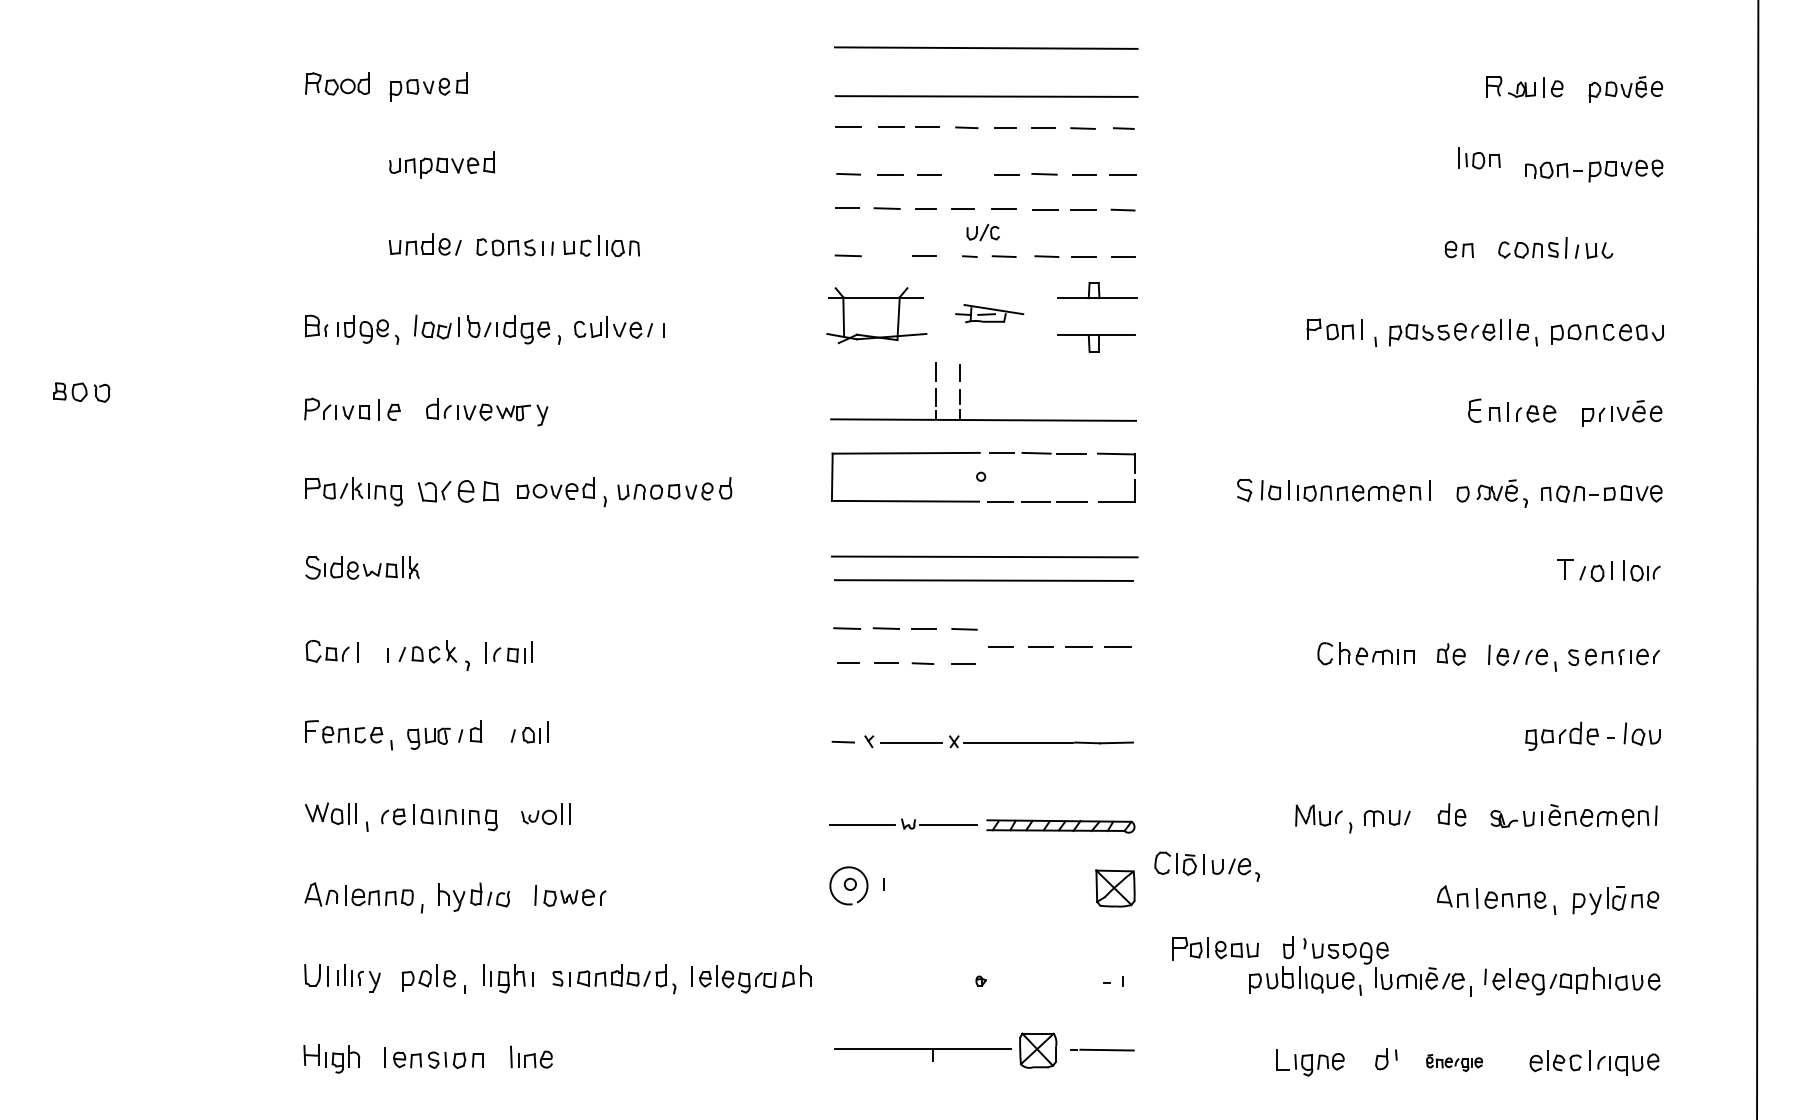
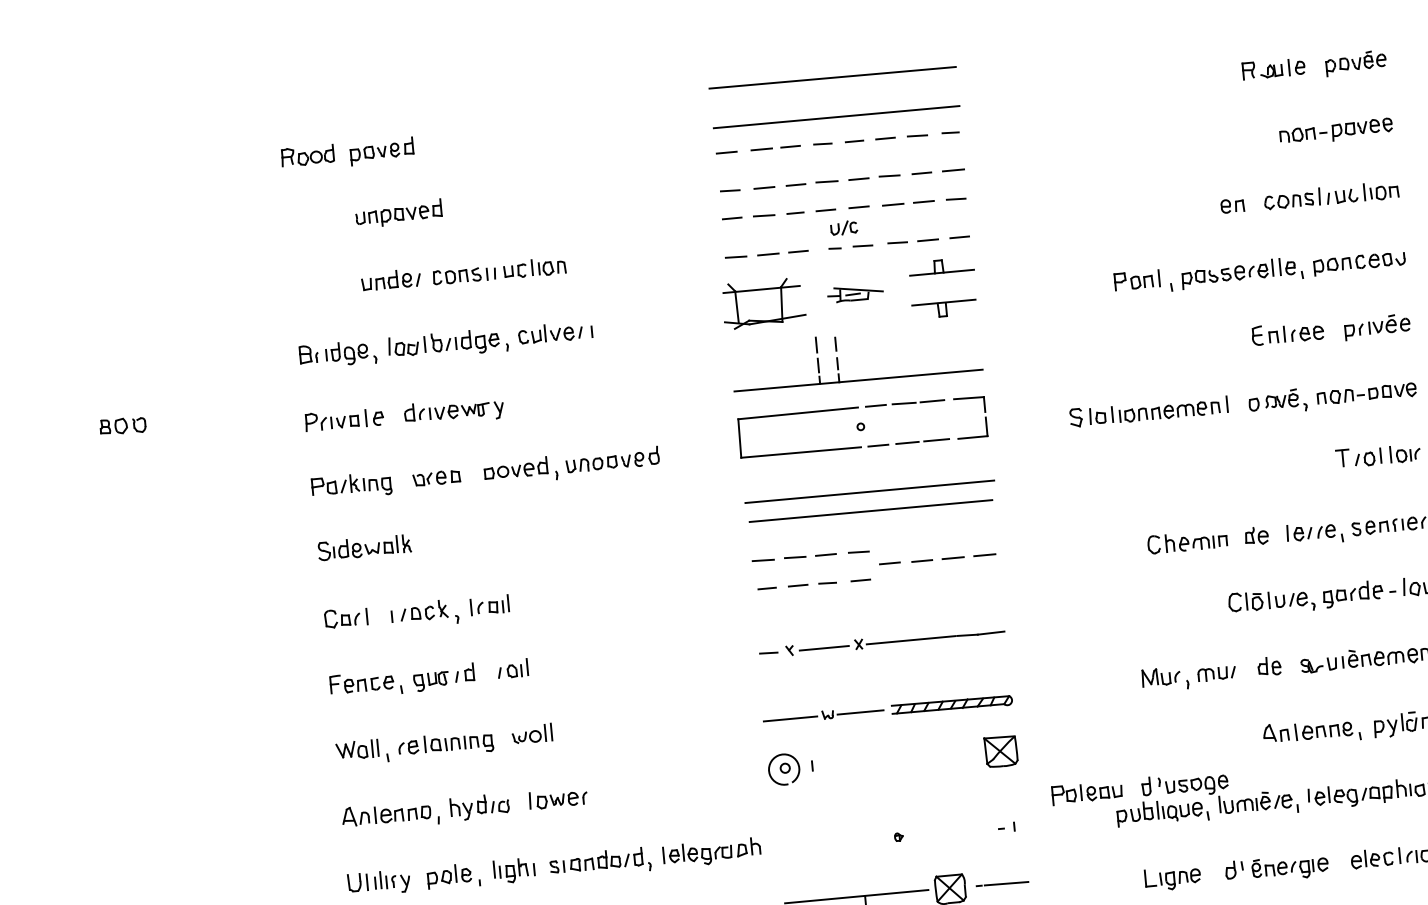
part: (1479, 158) -> (1381, 191), moved
line: (967, 173) -> (826, 181), added
line: (887, 256) -> (768, 254), added
part: (458, 491) -> (436, 478), size x0.71
part: (1206, 866) -> (1271, 601), moved
part: (1454, 1062) -> (1290, 867), size x1.67

